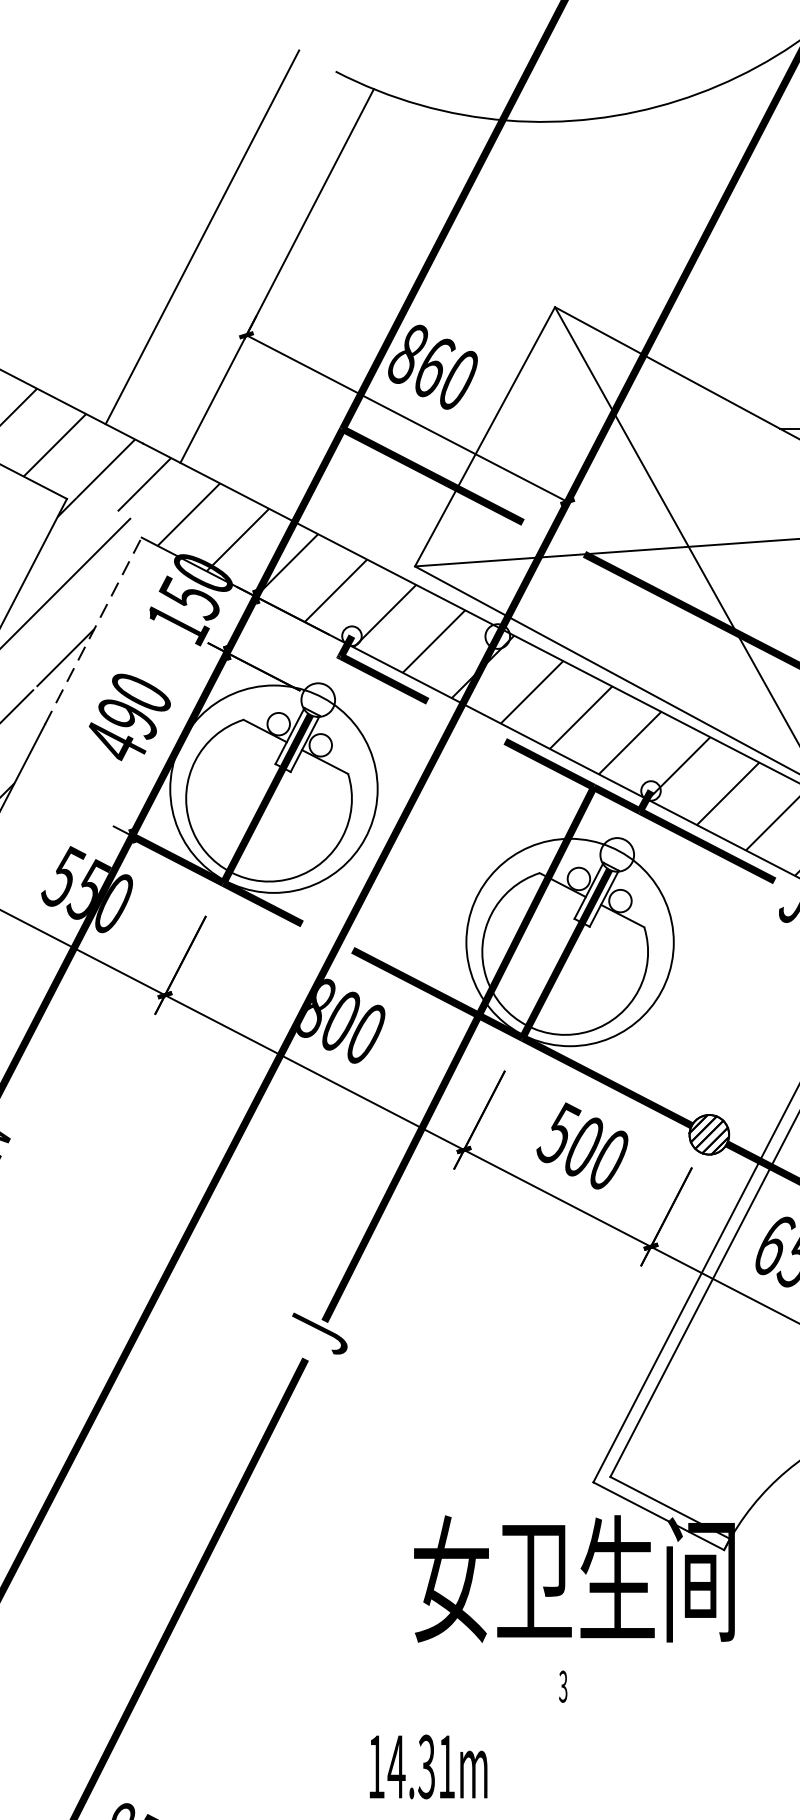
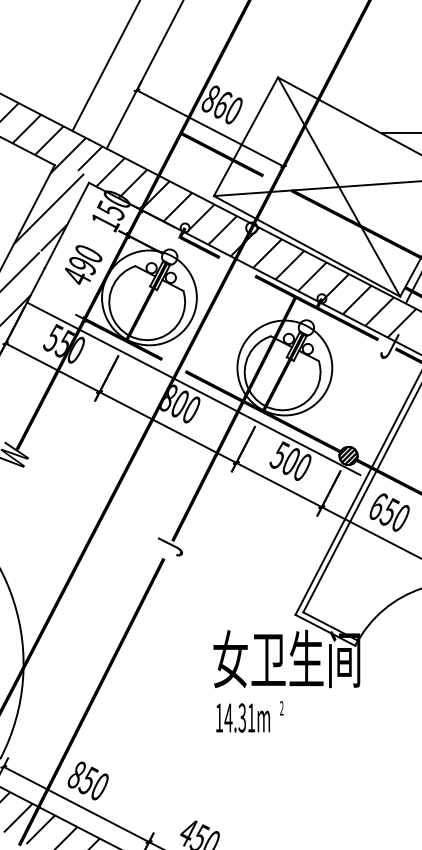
line: (94, 630) -> (67, 225), dashed -> solid
line: (370, 987) -> (193, 388), added
text: (562, 1687) -> (281, 708), 3 -> 2
text: (427, 1765) -> (242, 717), moved

